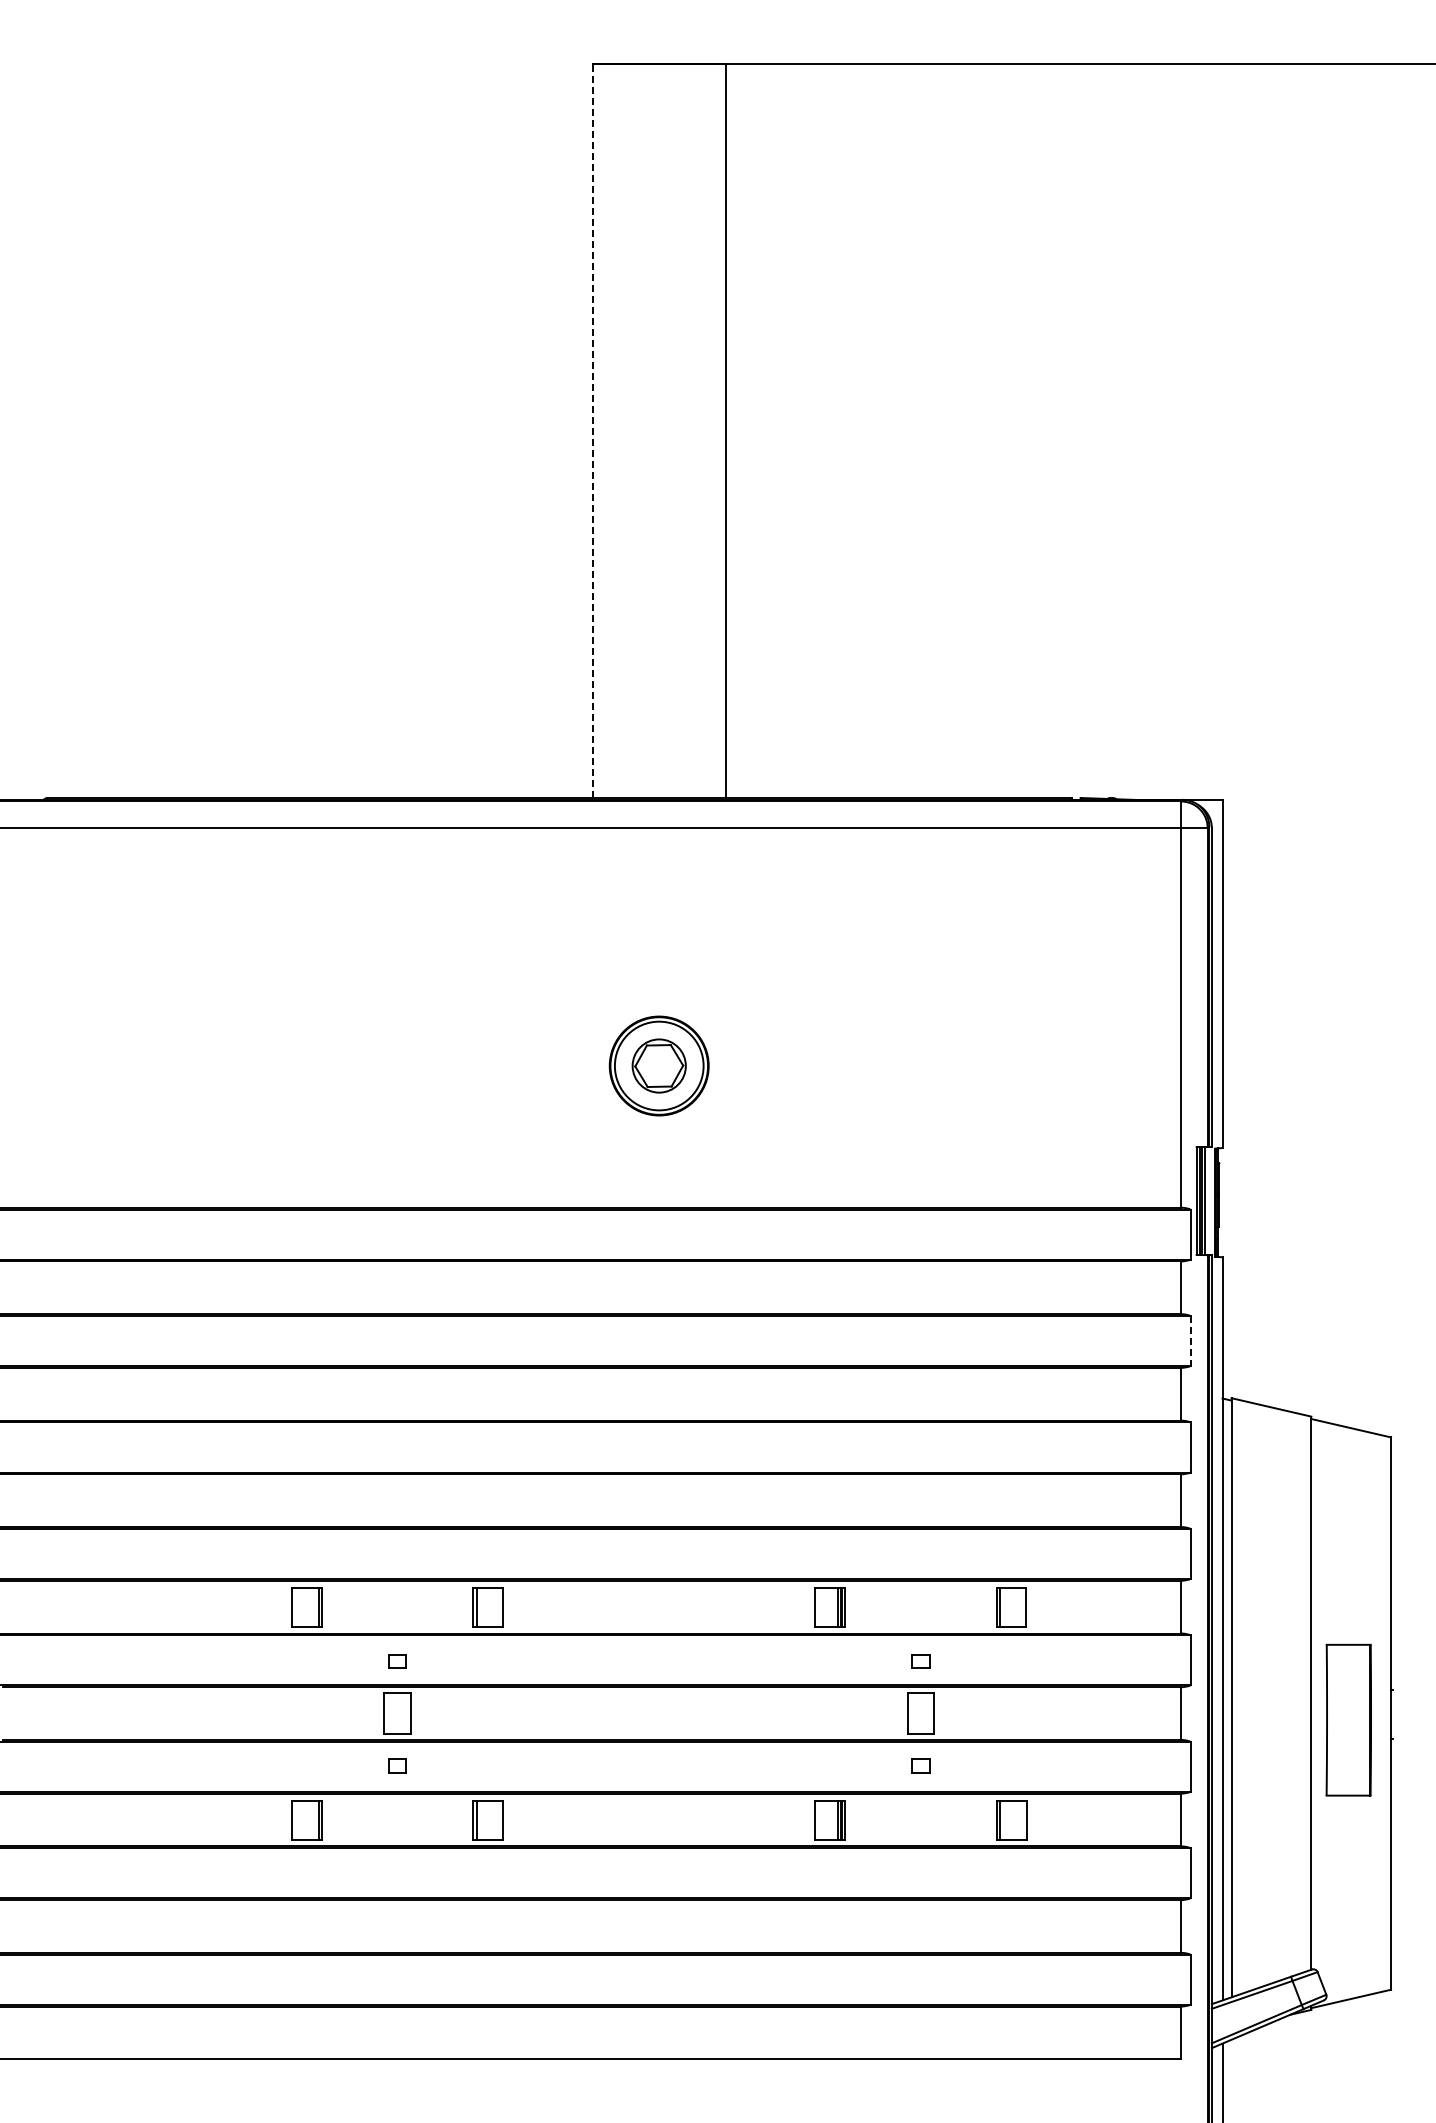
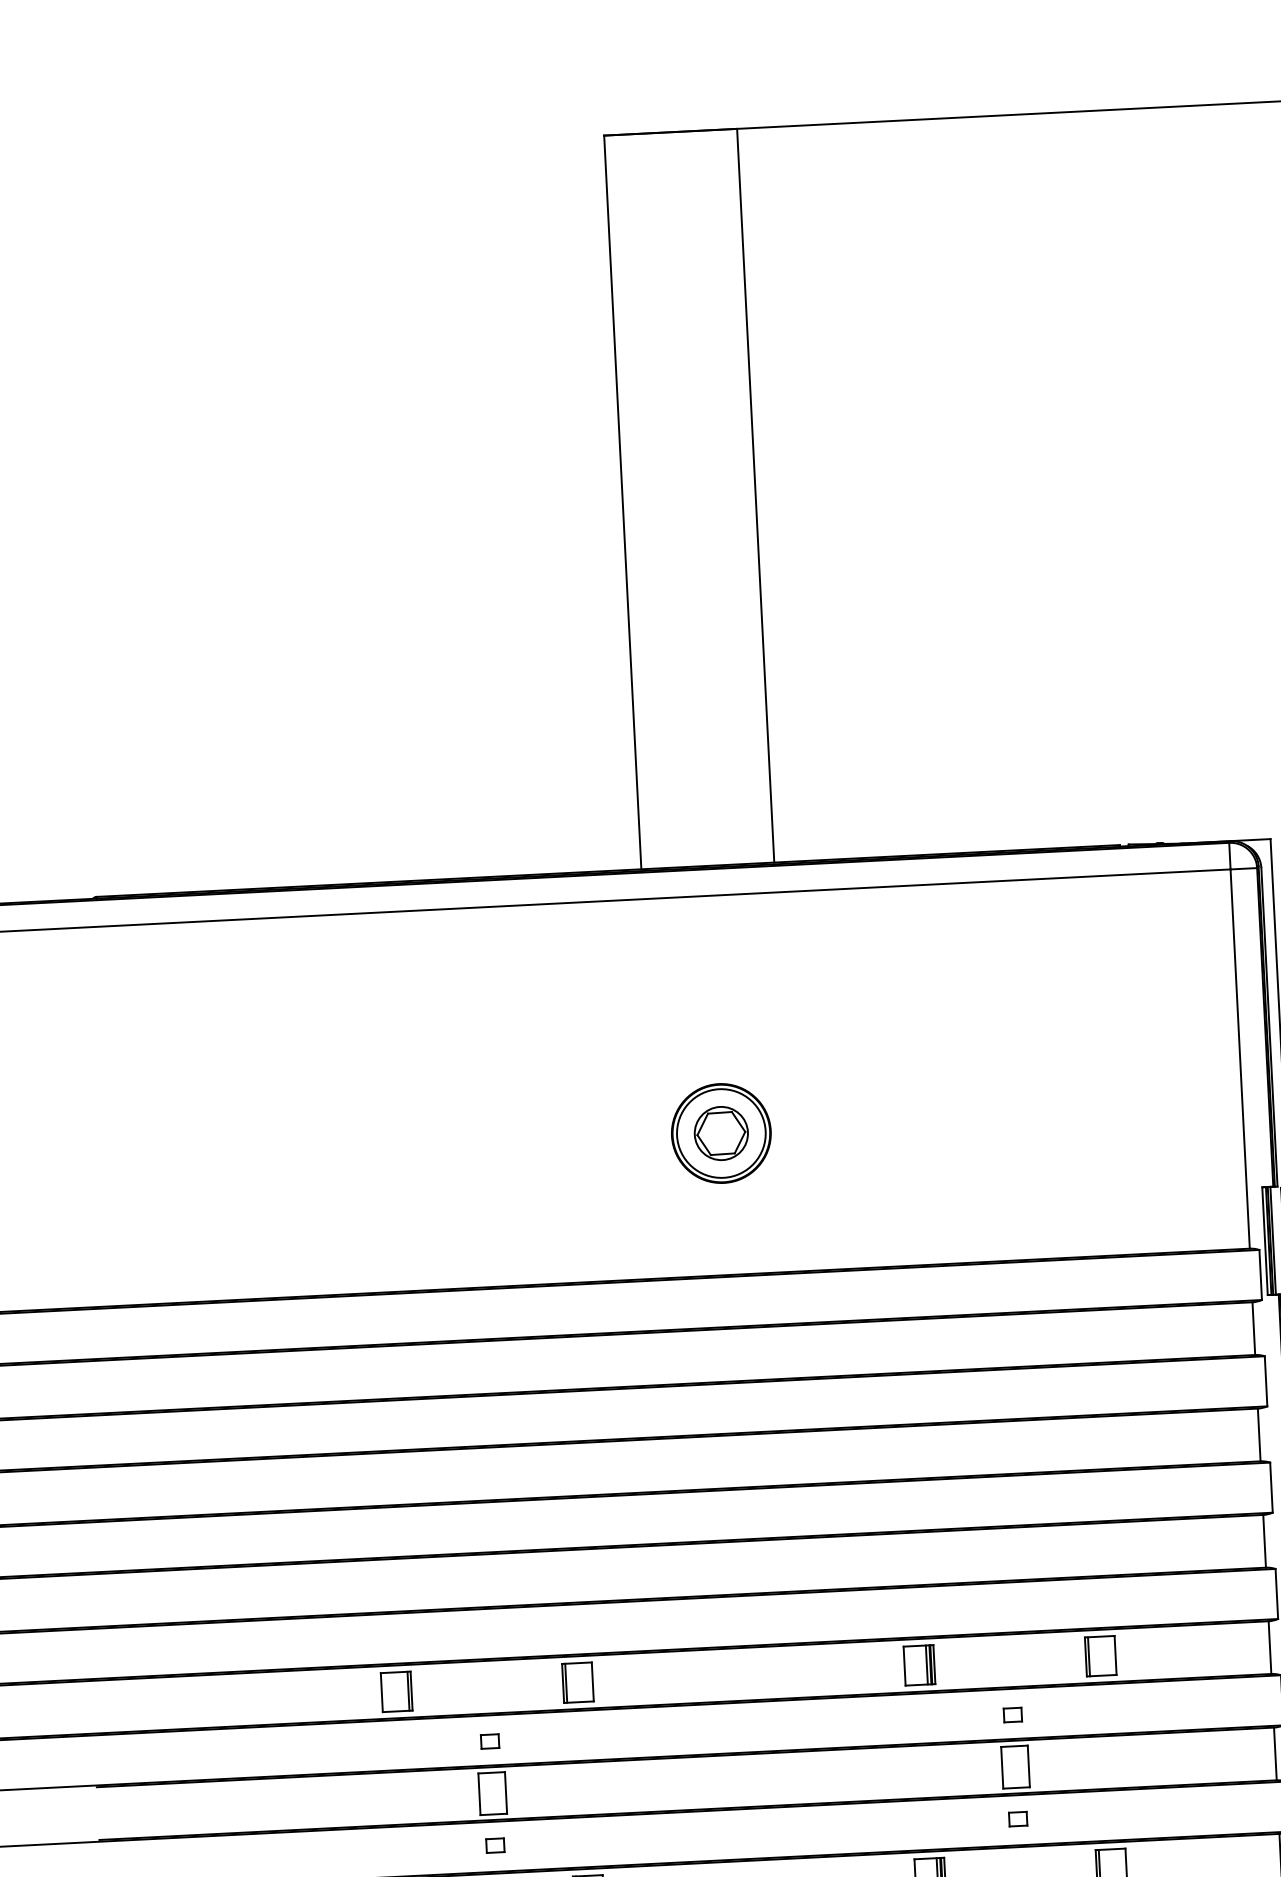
line: (592, 430) -> (622, 502), dashed -> solid
line: (1190, 1341) -> (1265, 1381), dashed -> solid

